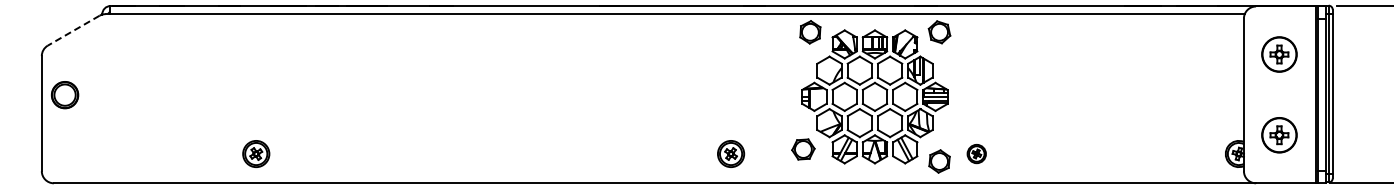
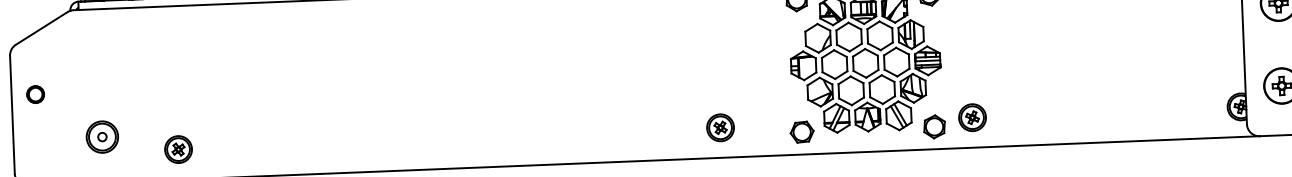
line: (73, 30) -> (41, 28), dashed -> solid
part: (65, 94) -> (35, 94), size x0.62
part: (128, 138) -> (102, 136), added
part: (803, 149) -> (802, 132), moved
part: (256, 153) -> (178, 149), moved
part: (976, 153) -> (972, 117), size x1.43

